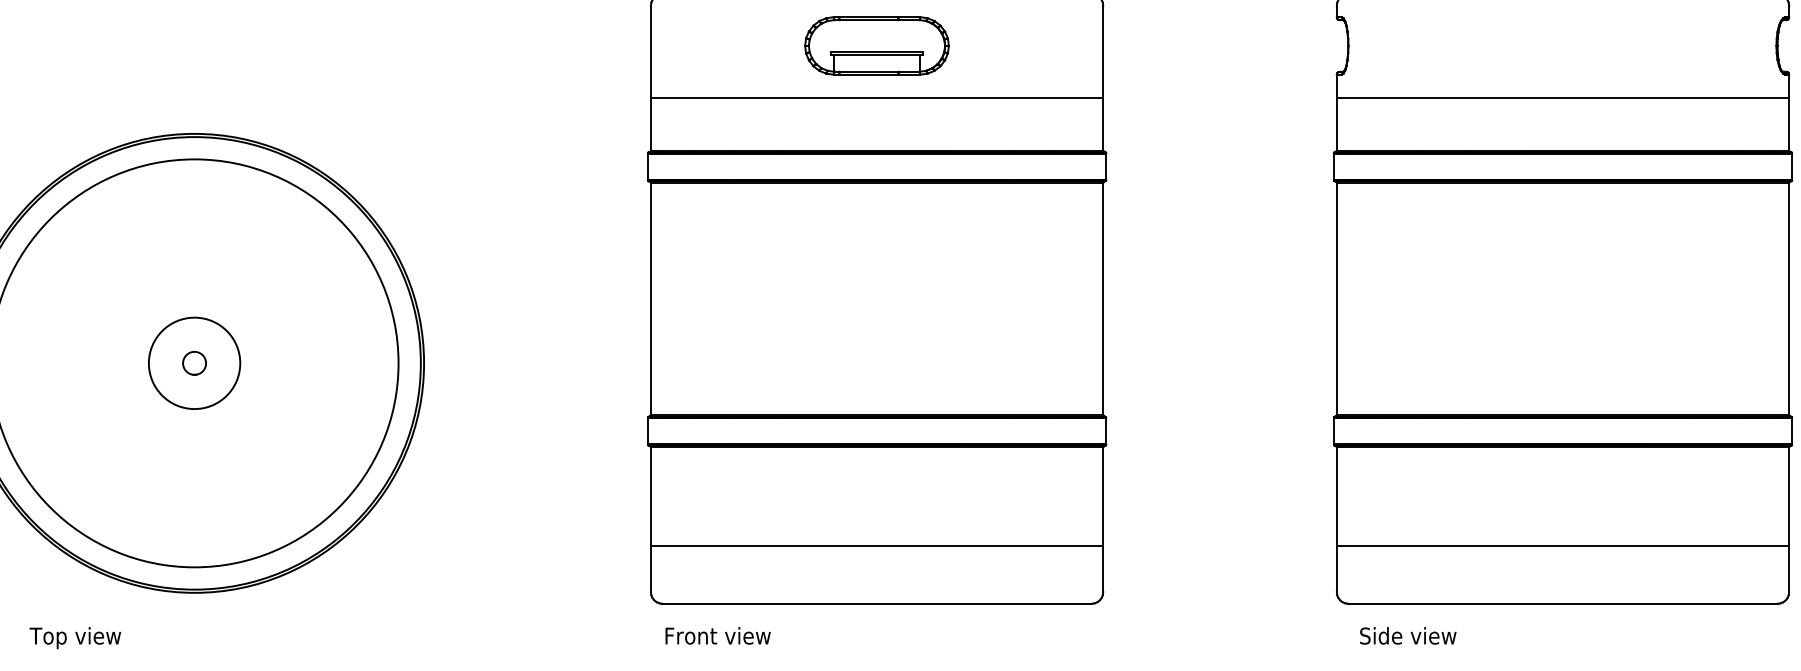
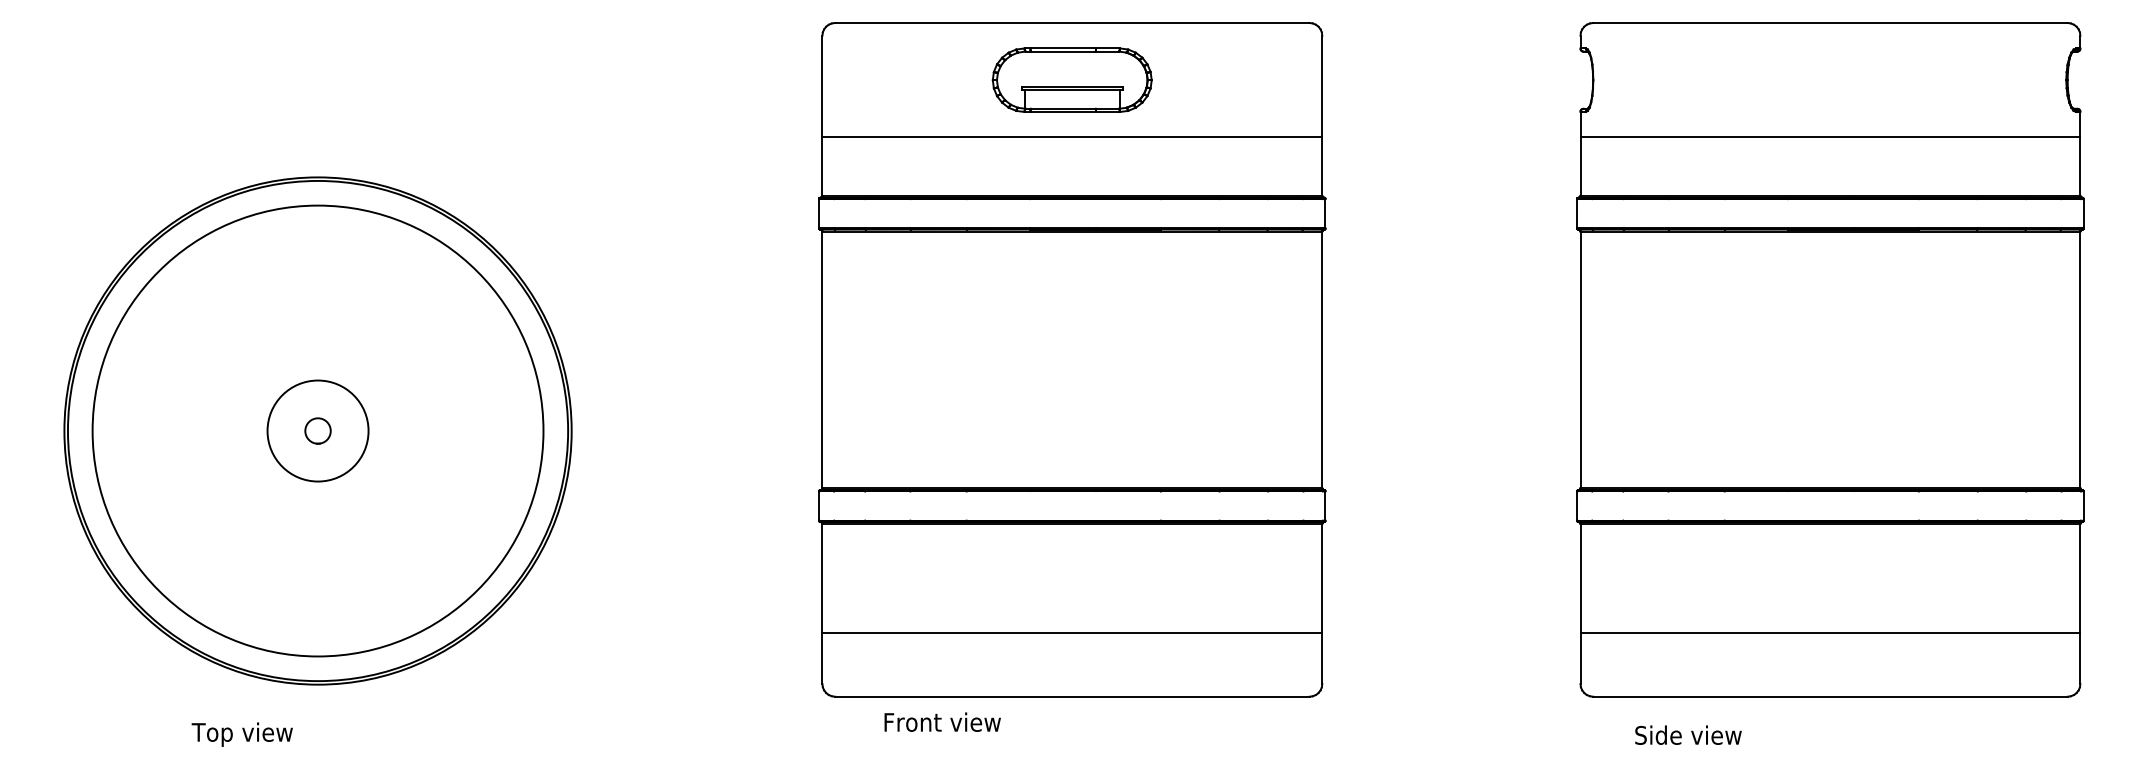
text: (717, 635) -> (942, 721), moved
text: (1408, 635) -> (1688, 734), moved
text: (74, 637) -> (241, 734), moved

